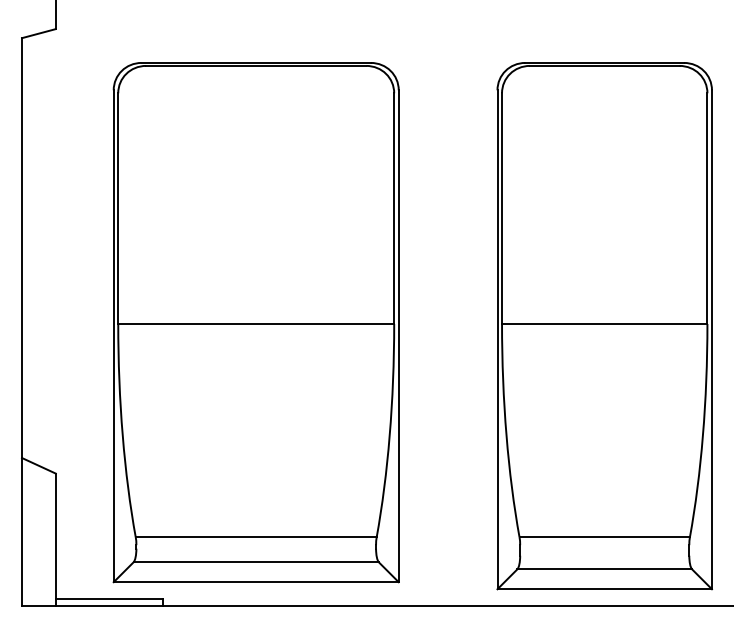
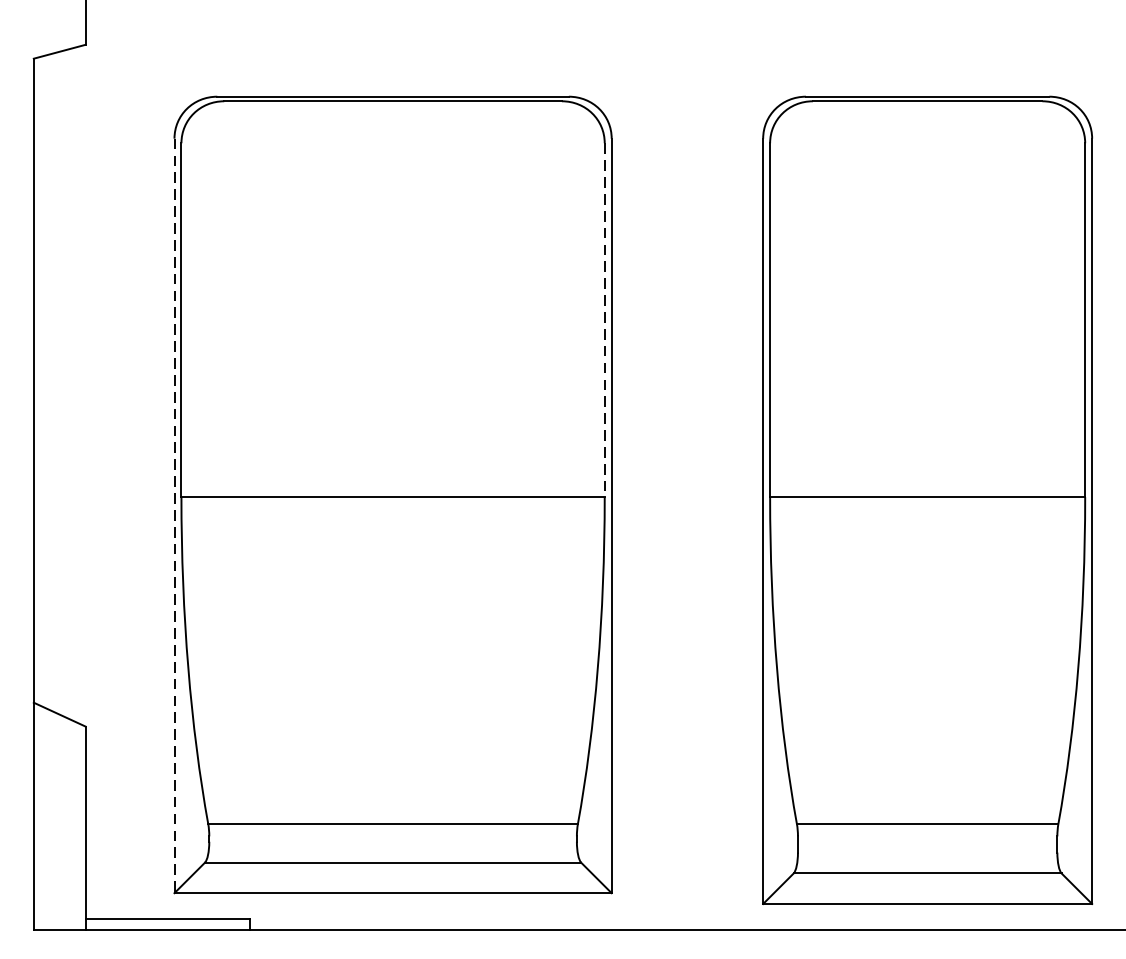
line: (394, 209) -> (605, 321), solid -> dashed
line: (113, 336) -> (174, 516), solid -> dashed

